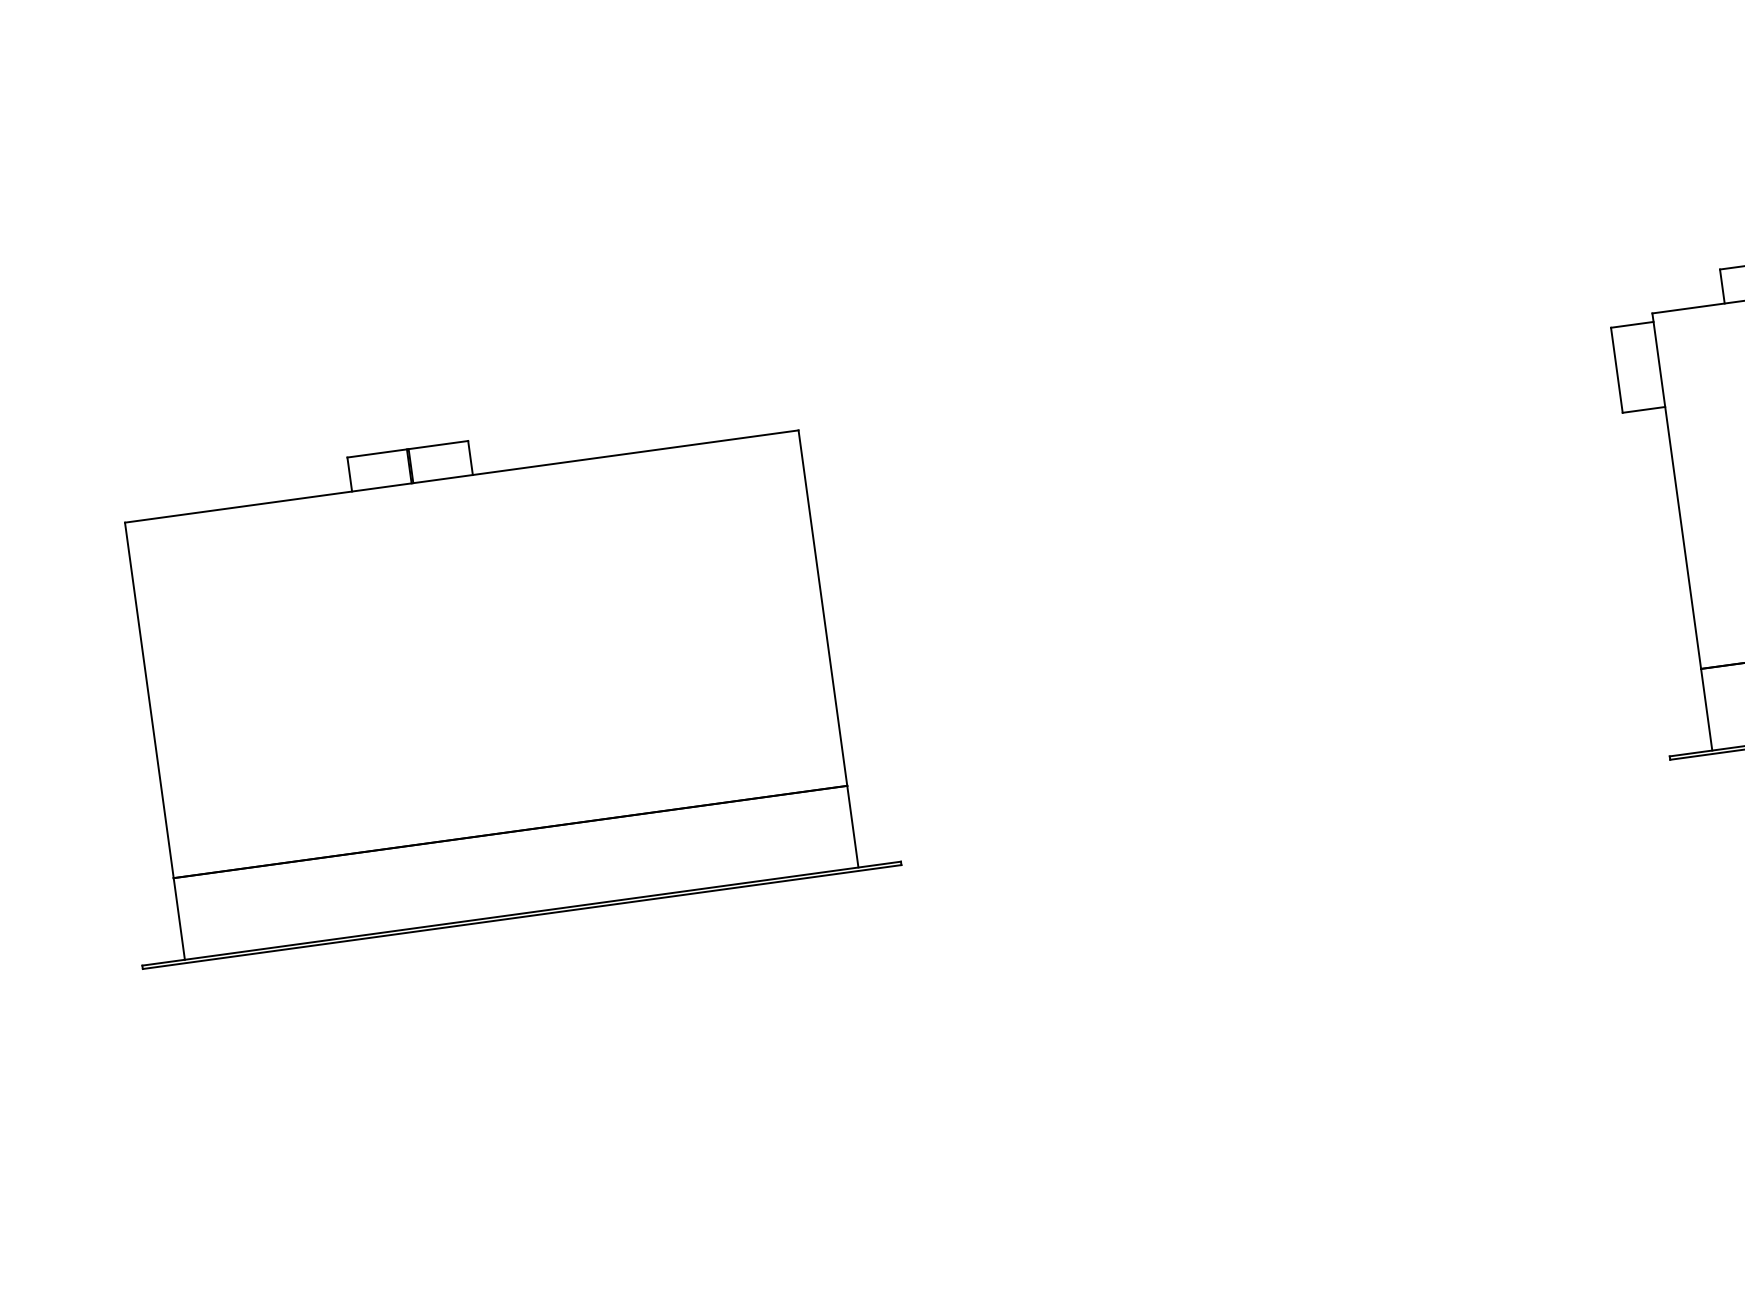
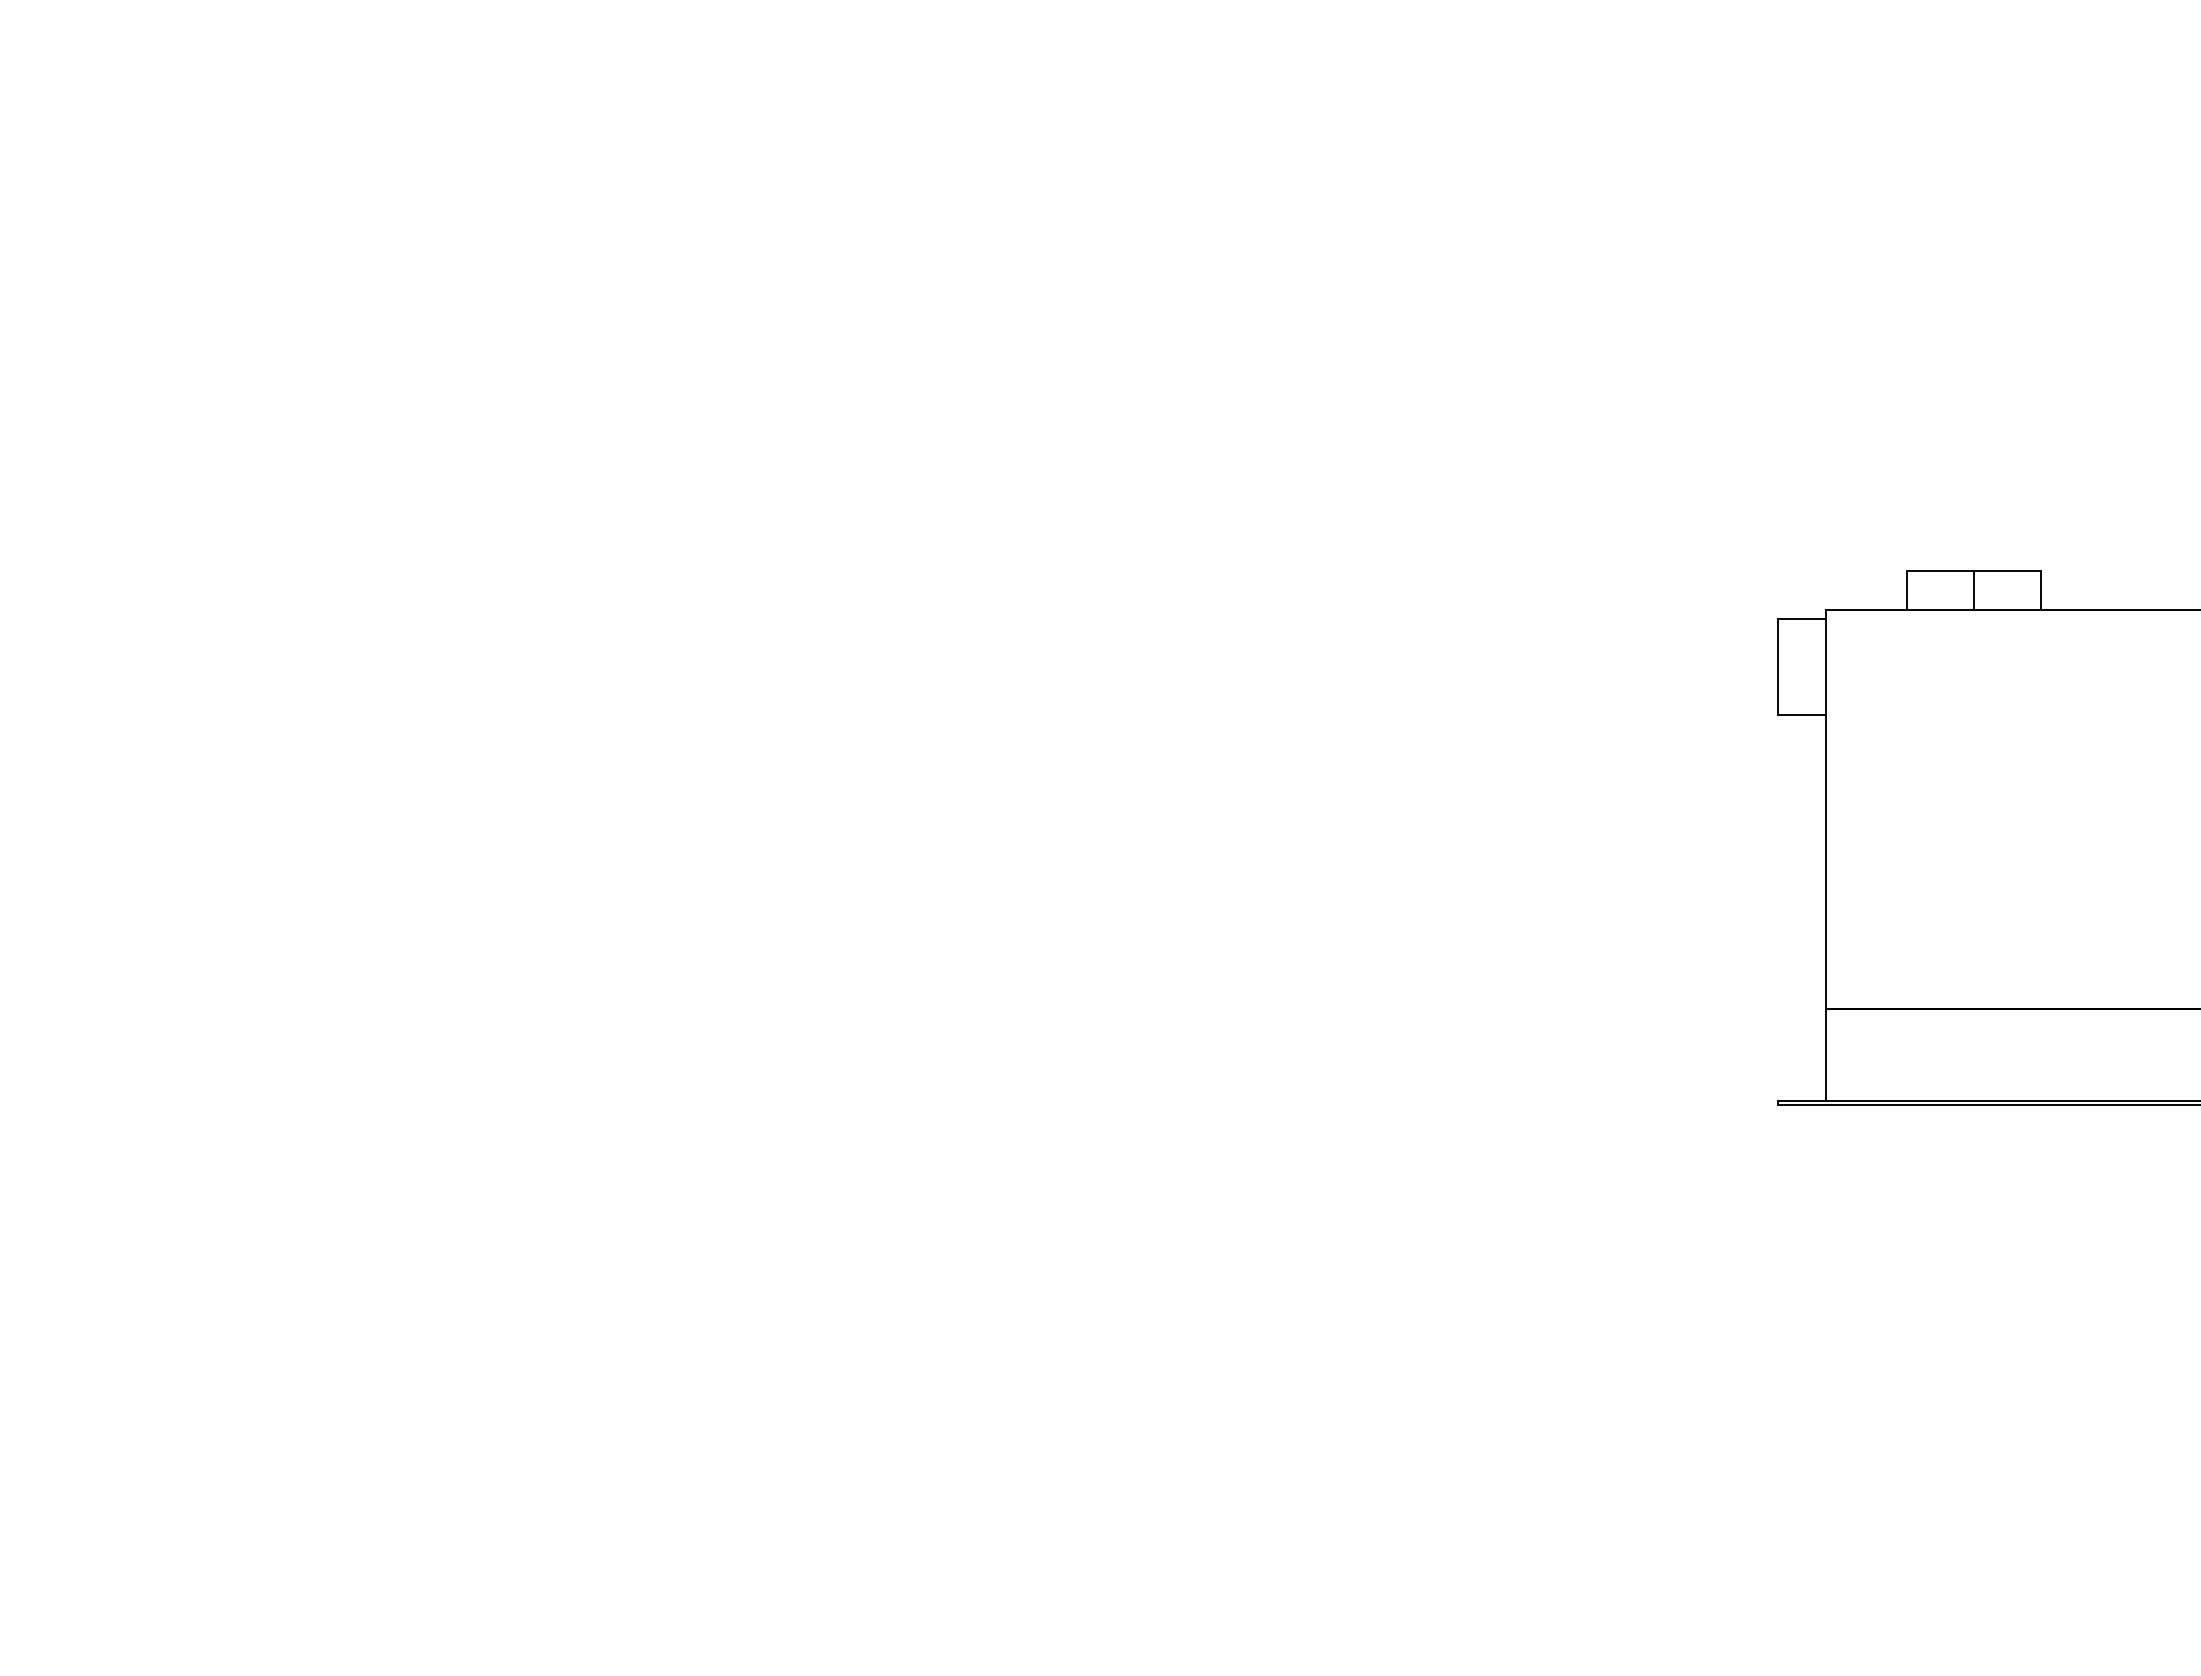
part: (489, 679) -> (487, 837), removed

